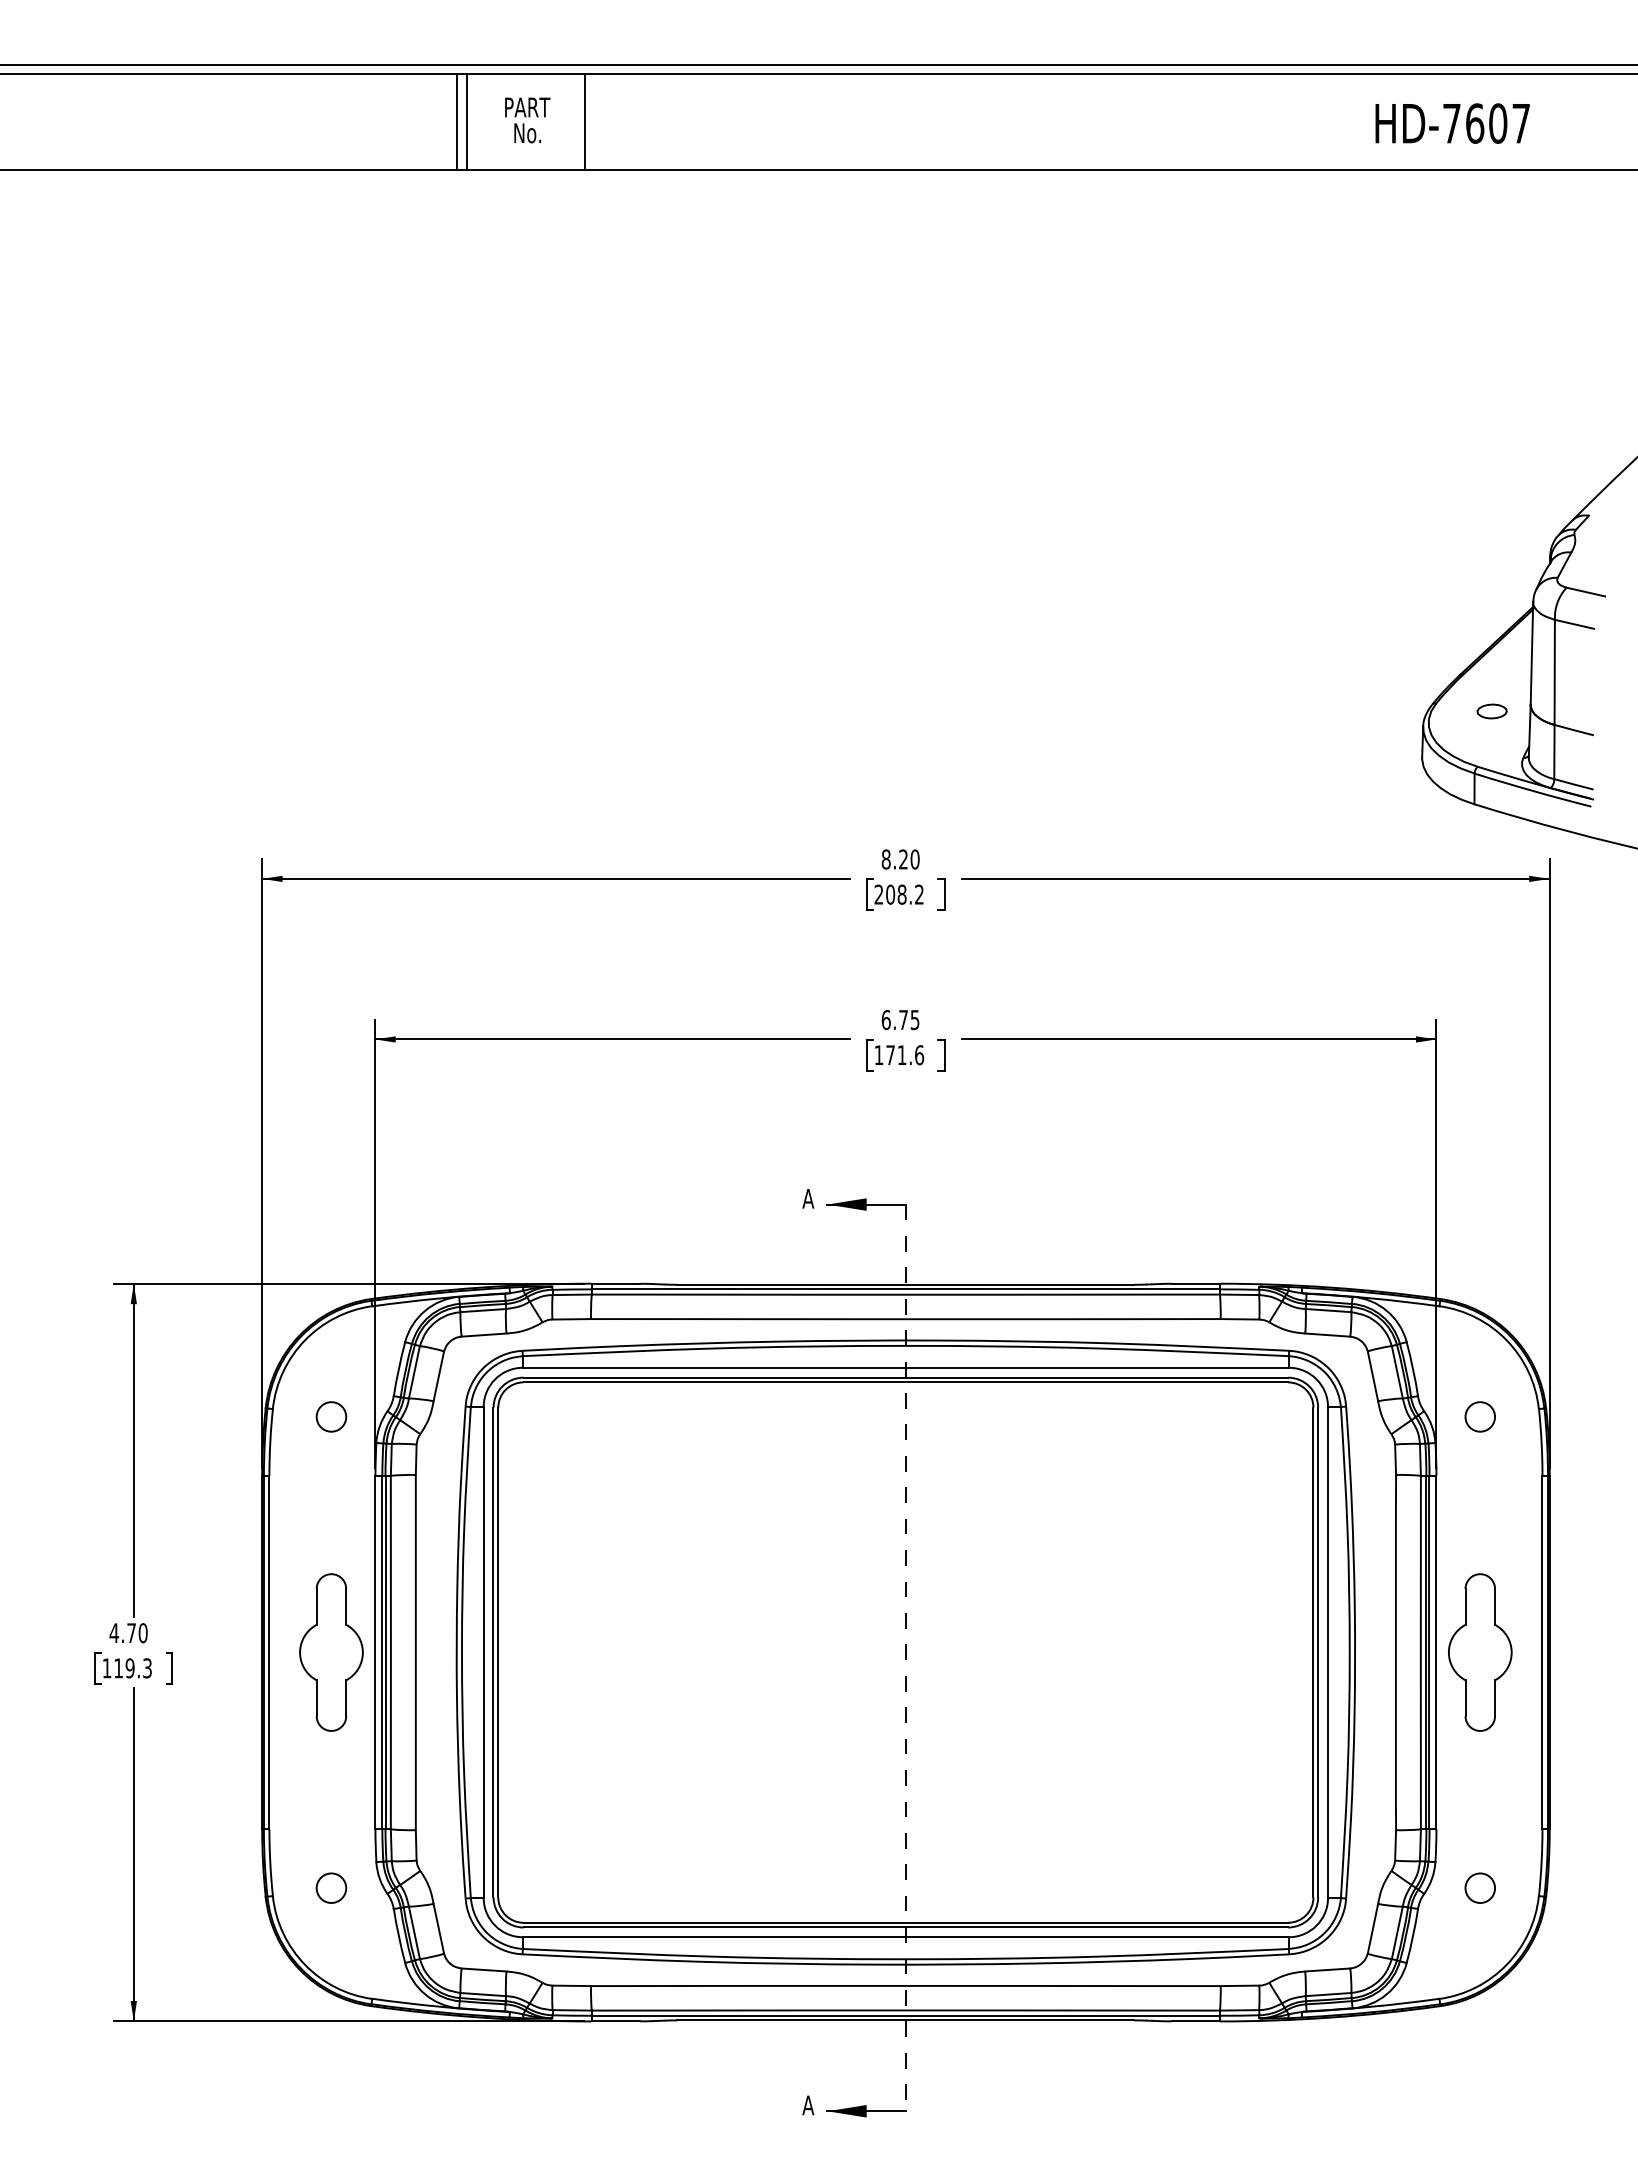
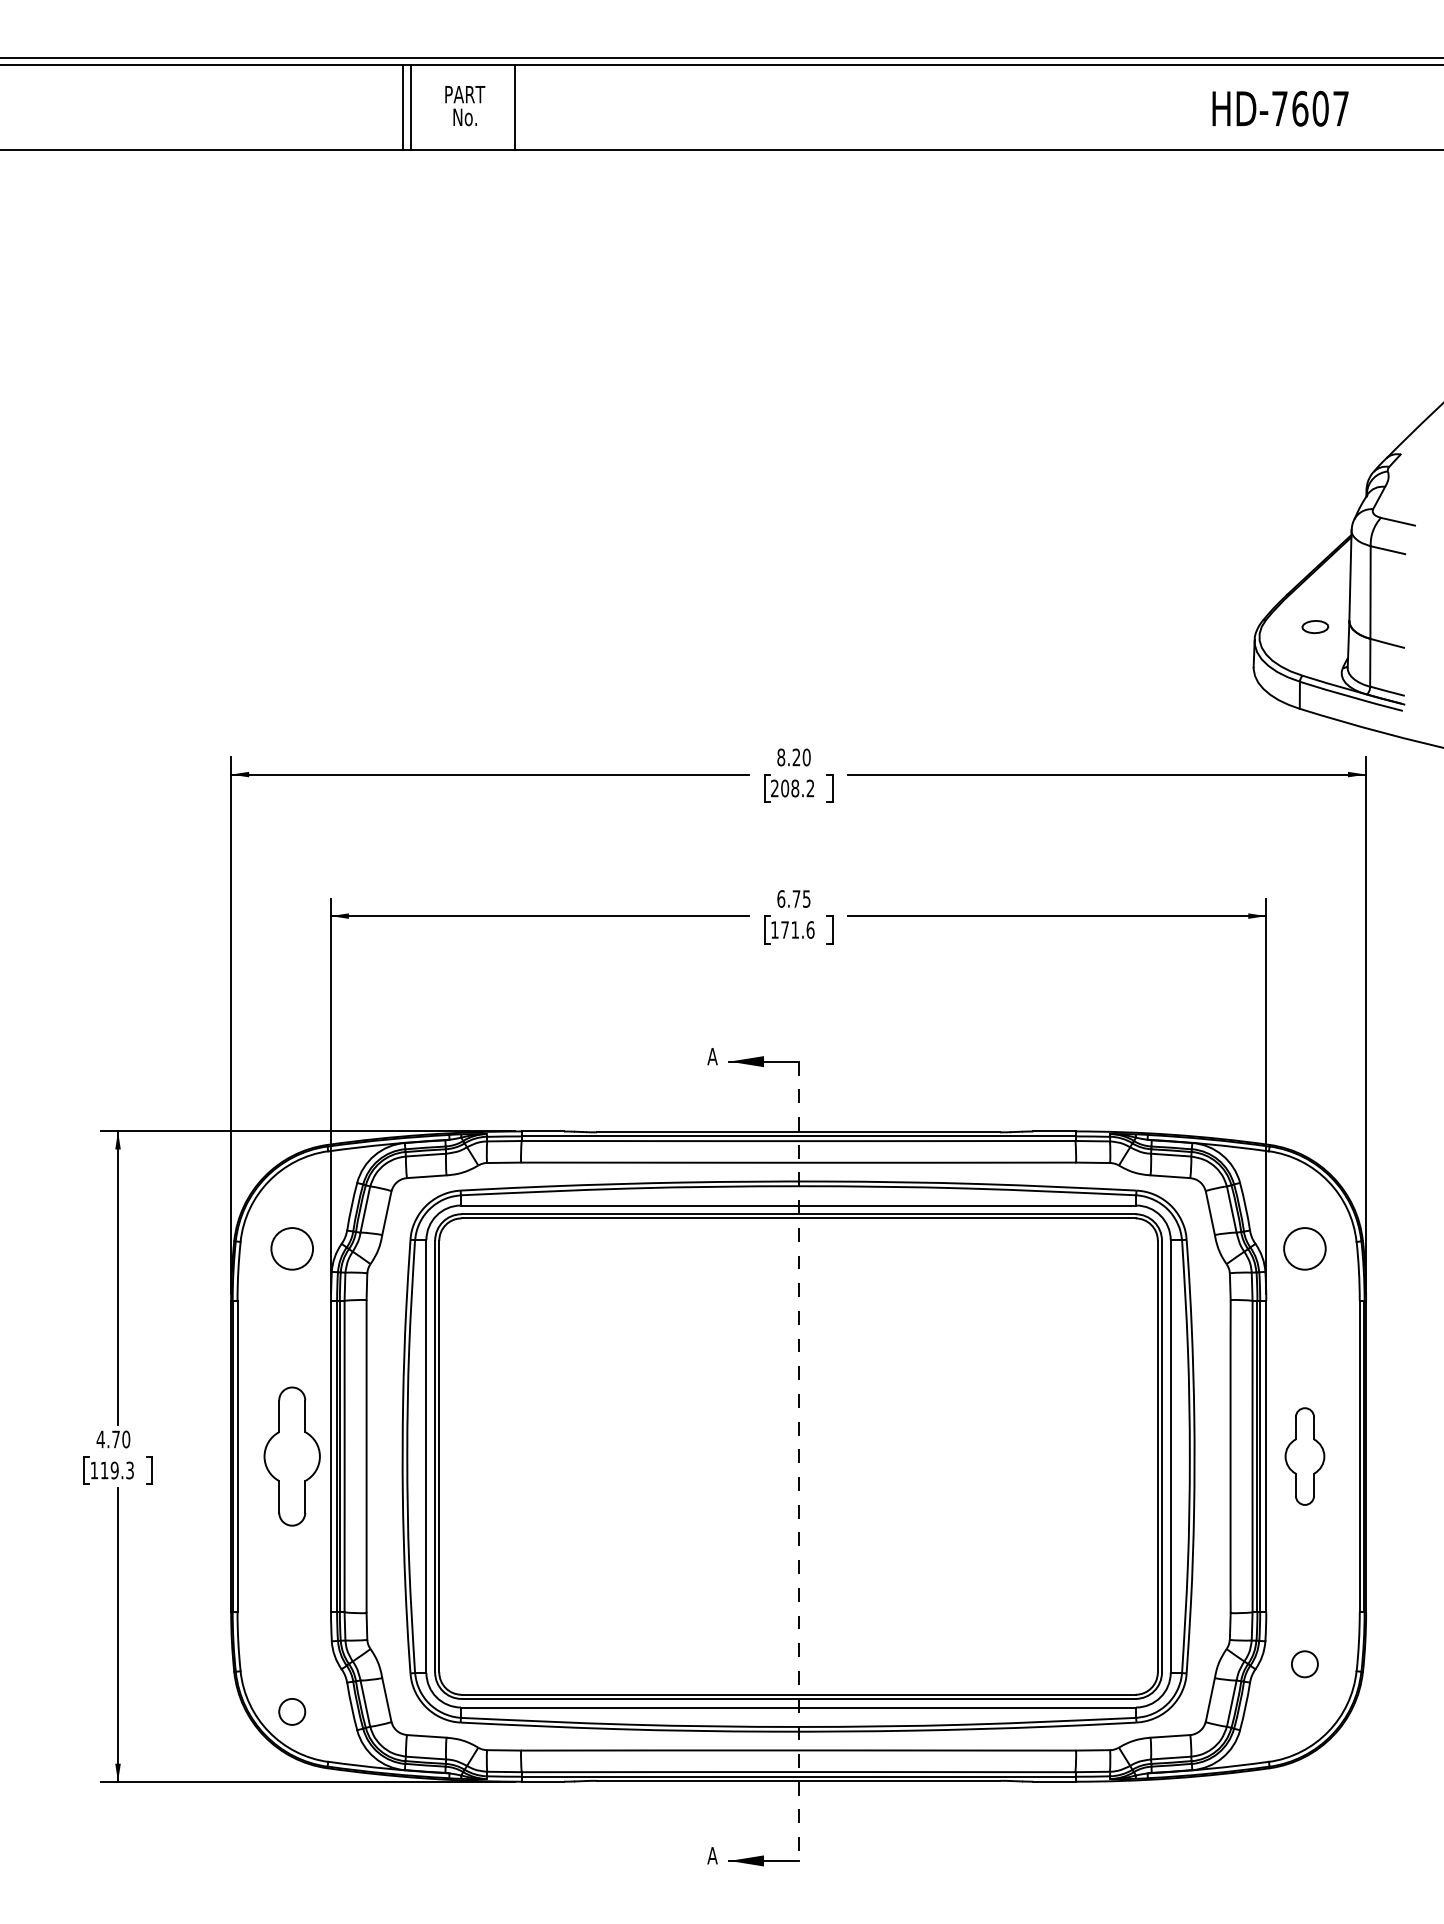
circle: (331, 1416) -> (292, 1248), size x1.6
circle: (1480, 1416) -> (1305, 1248), size x1.6
part: (1480, 1652) -> (1305, 1456), size x0.7
circle: (331, 1887) -> (292, 1711), moved

